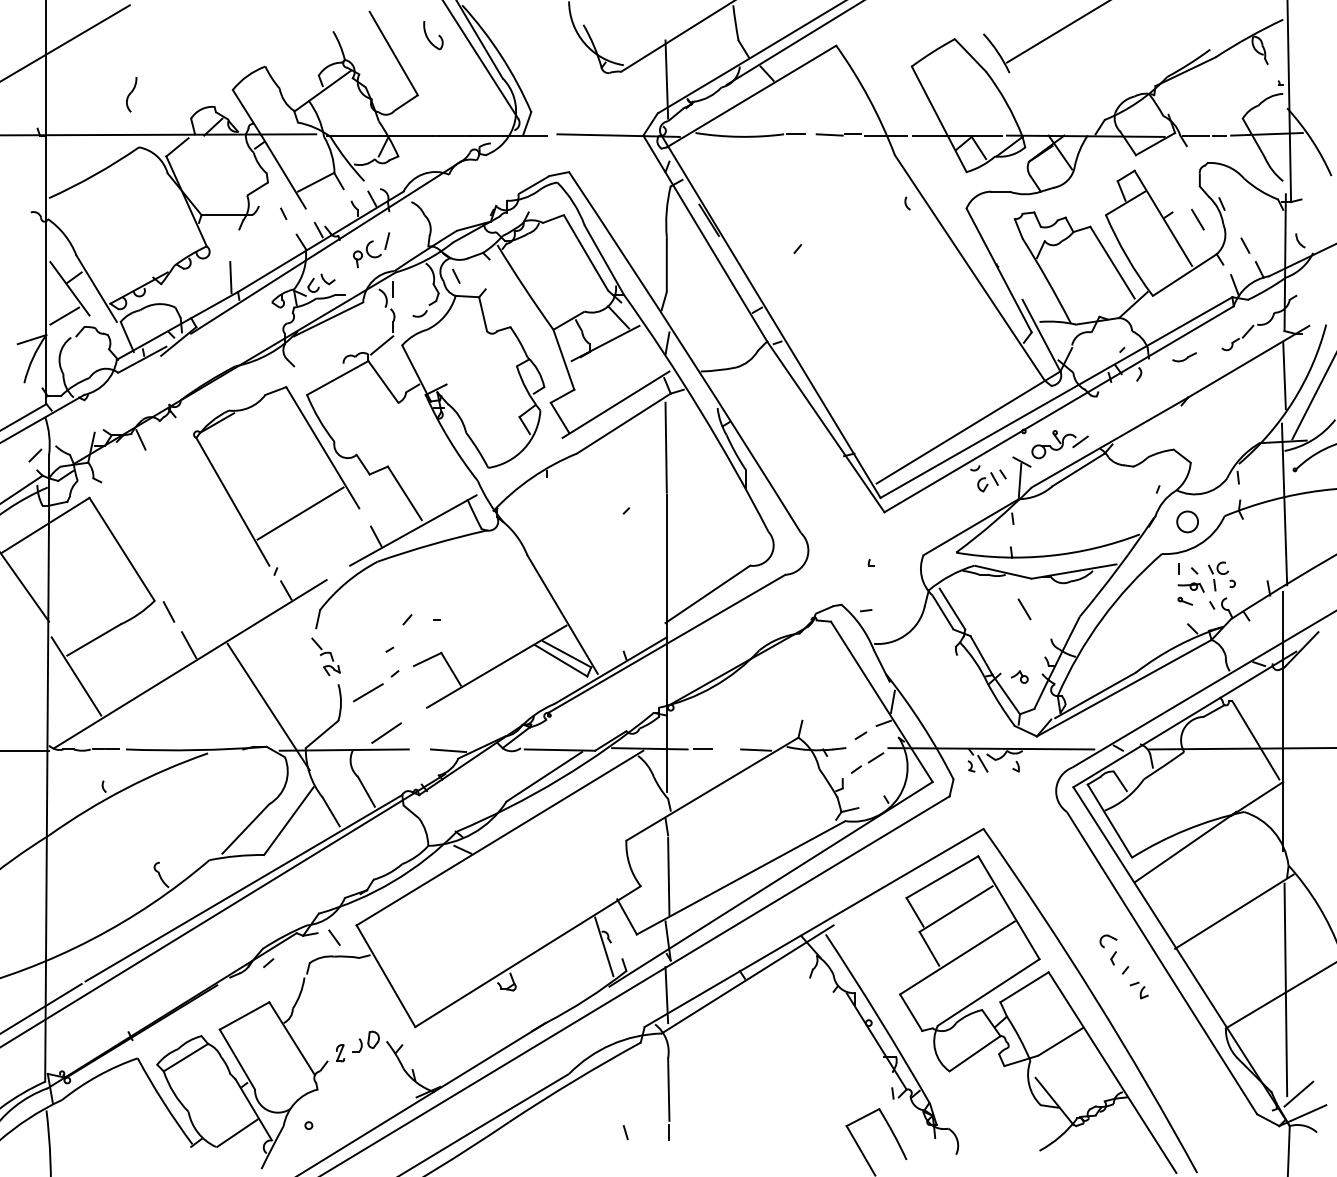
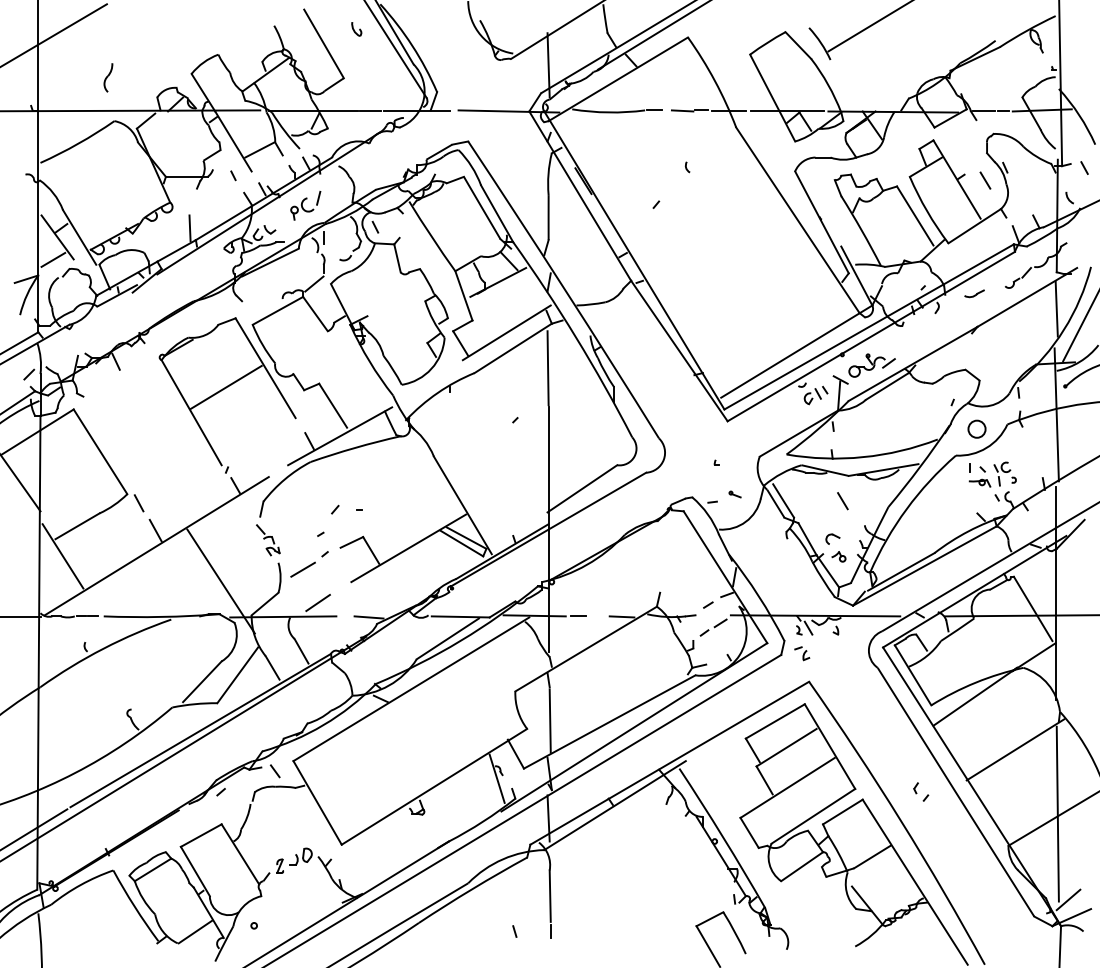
part: (433, 35) -> (356, 29), size x0.6
arc: (906, 203) -> (686, 167), moved
line: (1245, 245) -> (1084, 167), moved
line: (300, 512) -> (226, 386), moved
part: (1184, 601) -> (734, 494), moved
part: (1107, 940) -> (832, 538), moved
part: (1139, 990) -> (802, 653), moved

